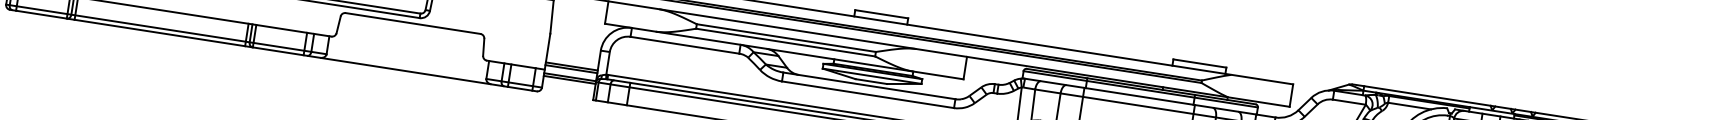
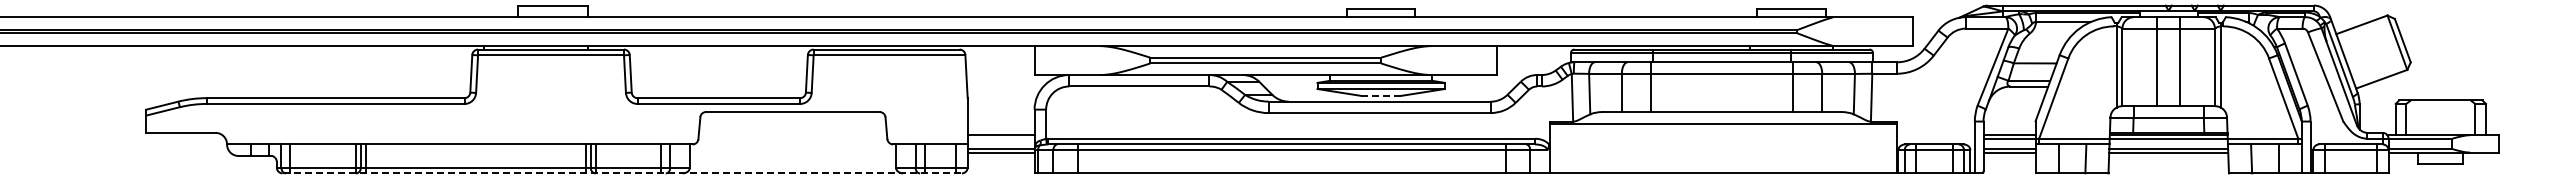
line: (273, 50) -> (622, 173), solid -> dashed
line: (570, 68) -> (1000, 138), removed
line: (870, 81) -> (1380, 95), solid -> dashed

